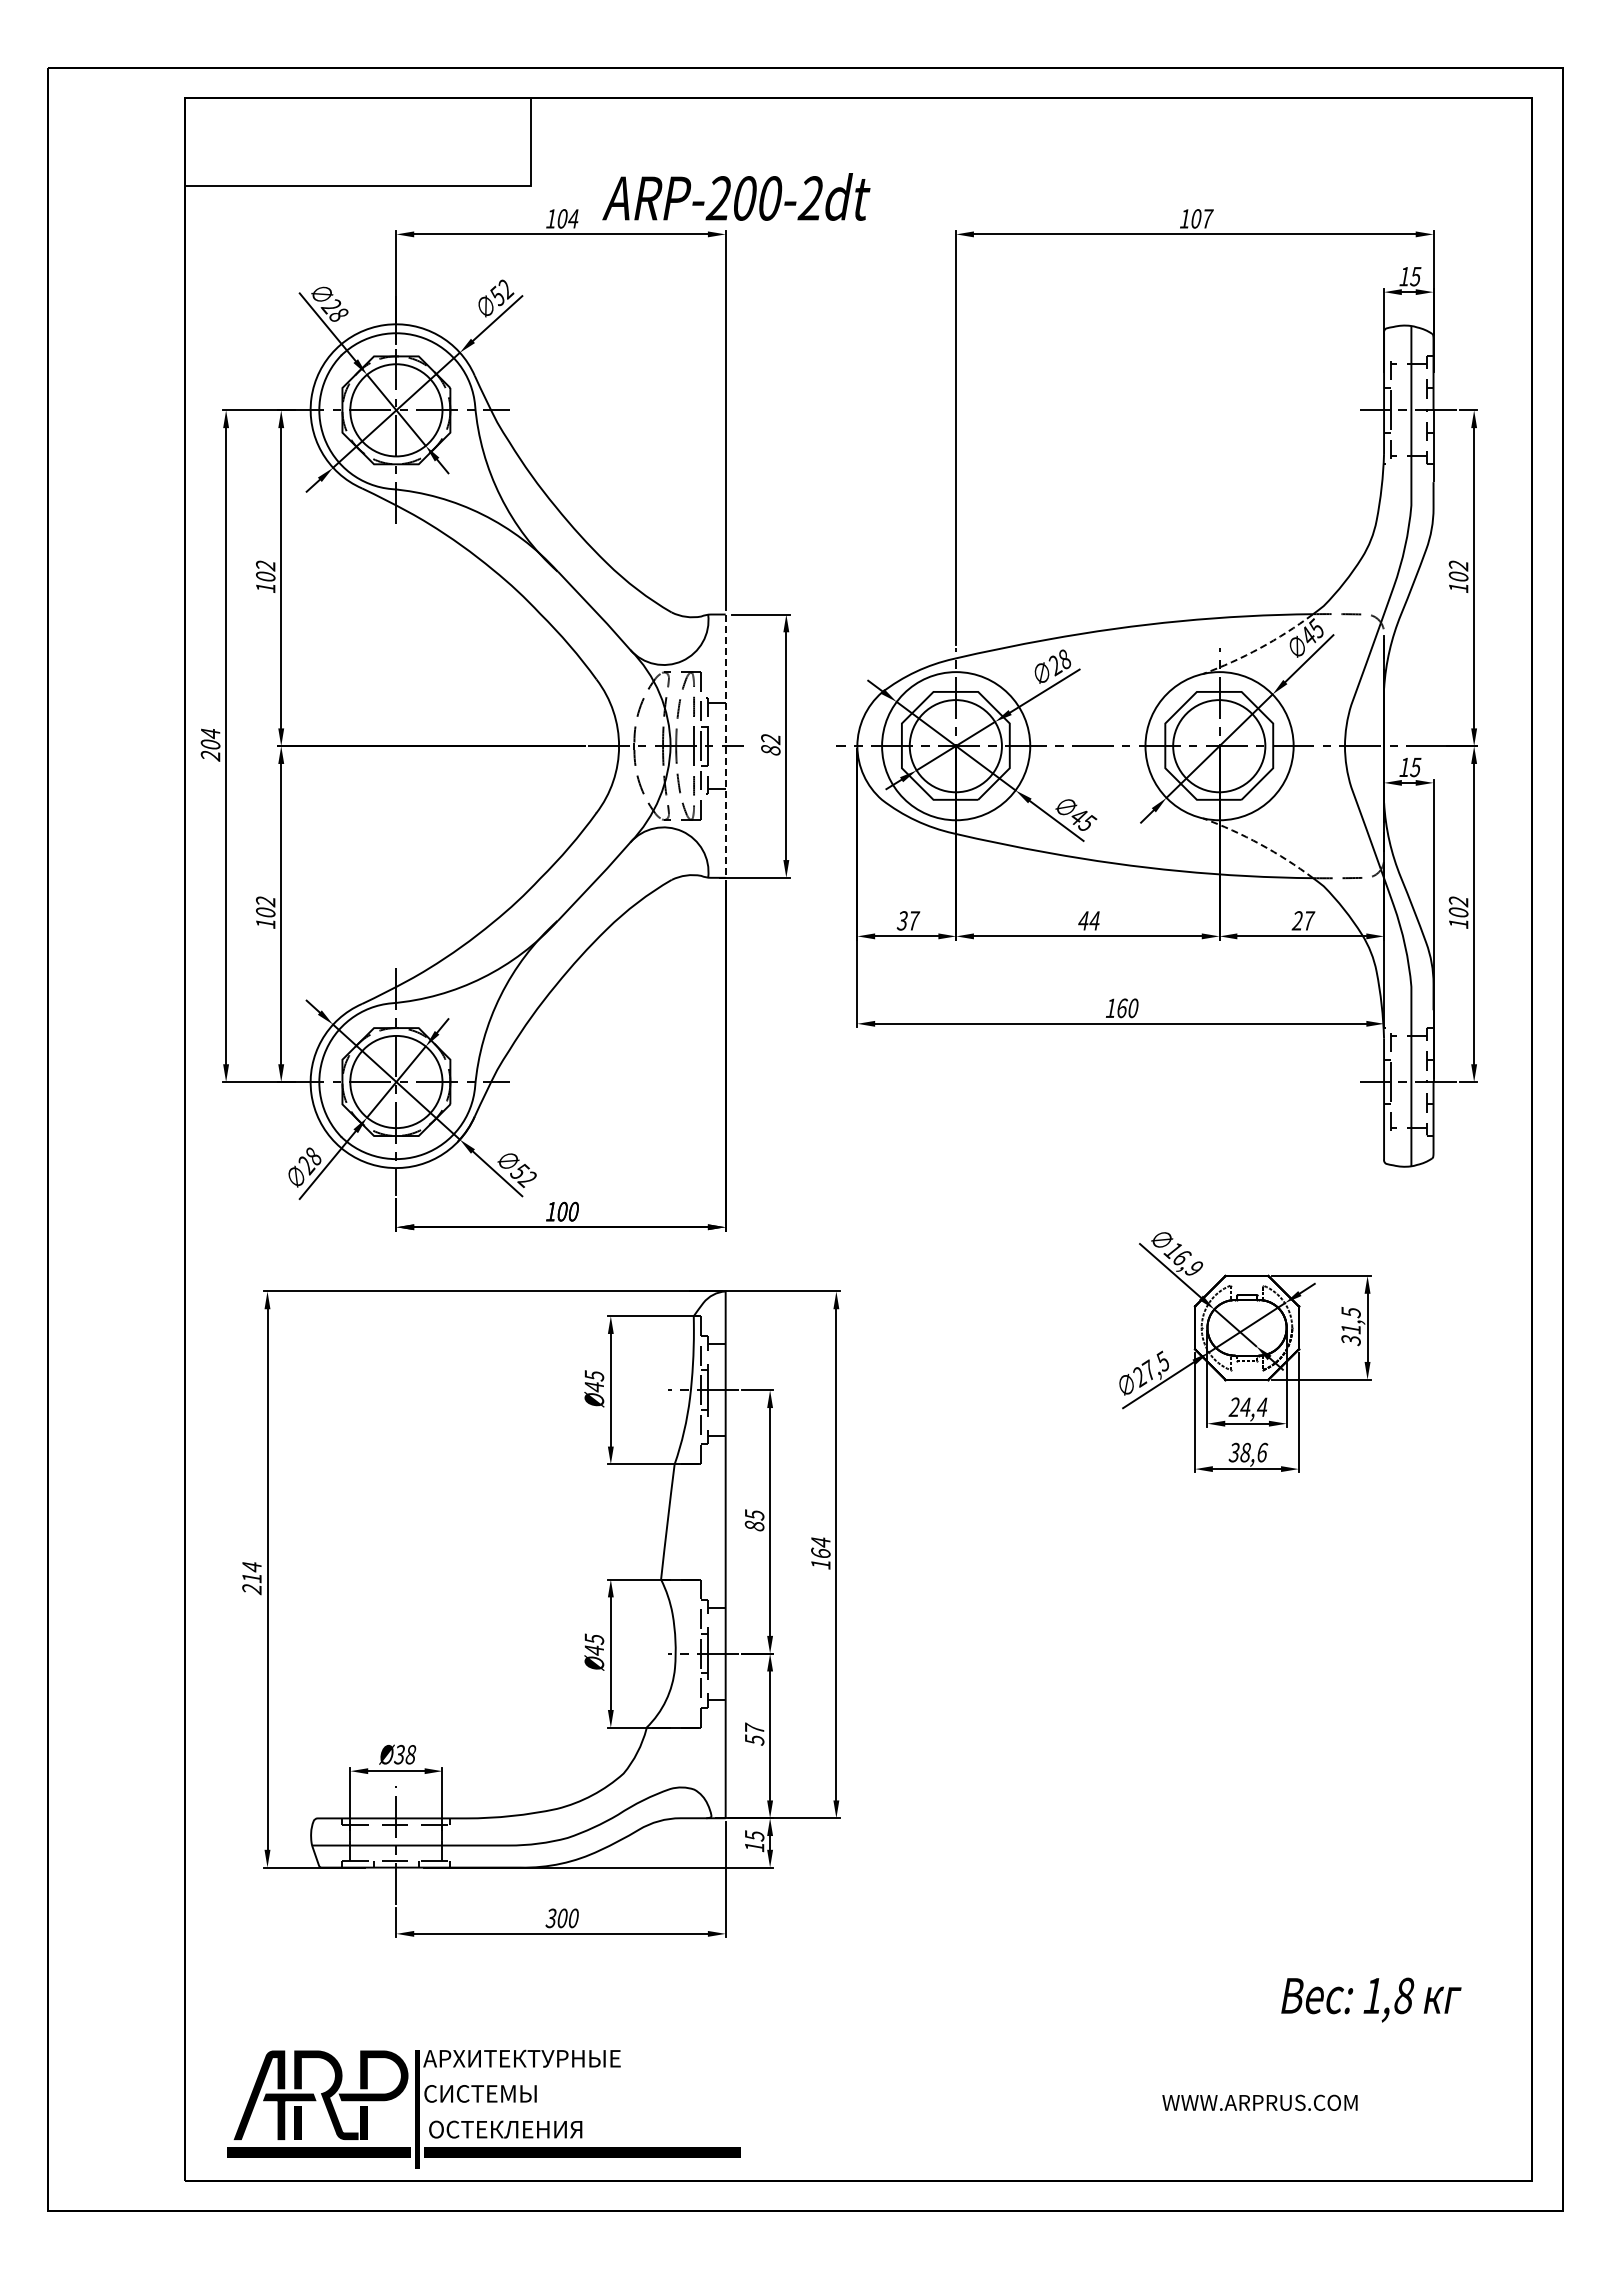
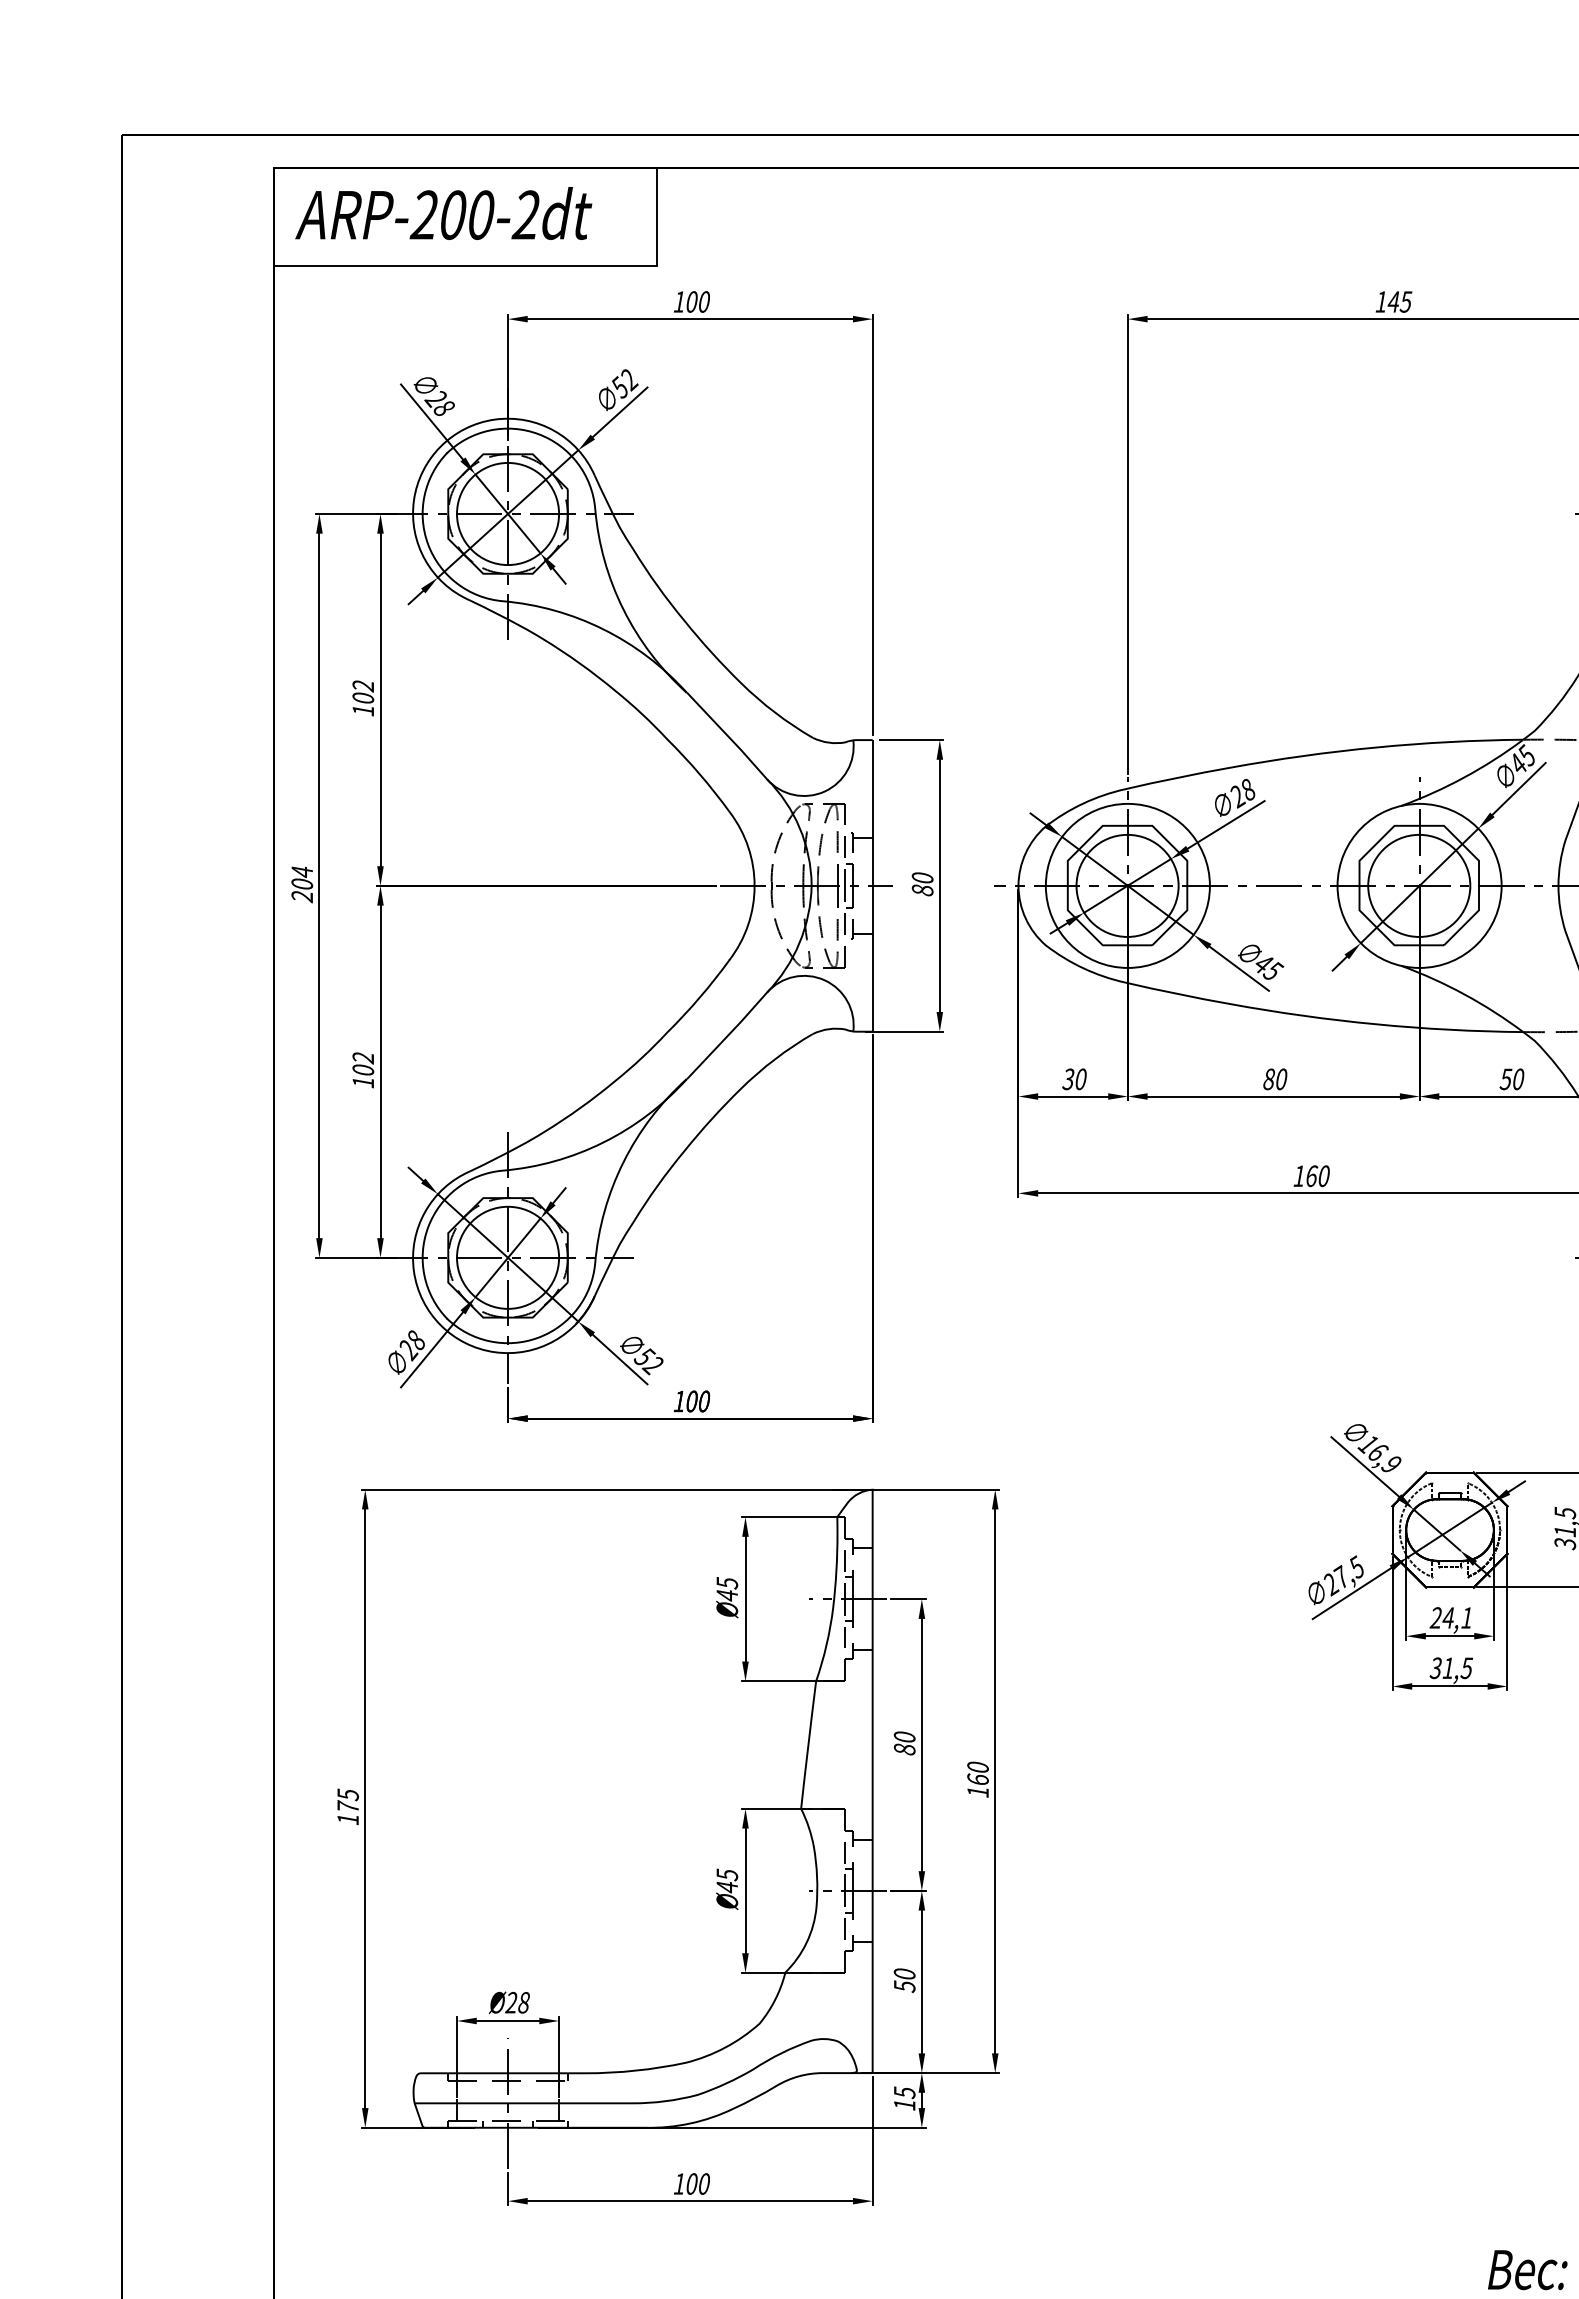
text: (736, 196) -> (443, 212), moved
text: (573, 218) -> (704, 301), 104 -> 100
text: (1201, 218) -> (1399, 301), 107 -> 145
line: (1259, 648) -> (1463, 777), dashed -> solid
text: (770, 739) -> (922, 878), 82 -> 80
line: (725, 746) -> (872, 886), dashed -> solid
line: (1260, 844) -> (1464, 994), dashed -> solid
text: (914, 920) -> (1081, 1078), 37 -> 30
text: (1088, 920) -> (1274, 1078), 44 -> 80
text: (1303, 920) -> (1512, 1078), 27 -> 50
text: (1261, 1406) -> (1466, 1617), 24,4 -> 24,1
text: (1254, 1452) -> (1458, 1668), 38,6 -> 31,5
text: (754, 1514) -> (904, 1736), 85 -> 80
text: (820, 1542) -> (977, 1767), 164 -> 160
text: (251, 1578) -> (347, 1807), 214 -> 175
text: (754, 1727) -> (904, 1972), 57 -> 50
text: (398, 1754) -> (510, 2002), Ø38 -> Ø28
text: (550, 1918) -> (678, 2184), 300 -> 100

